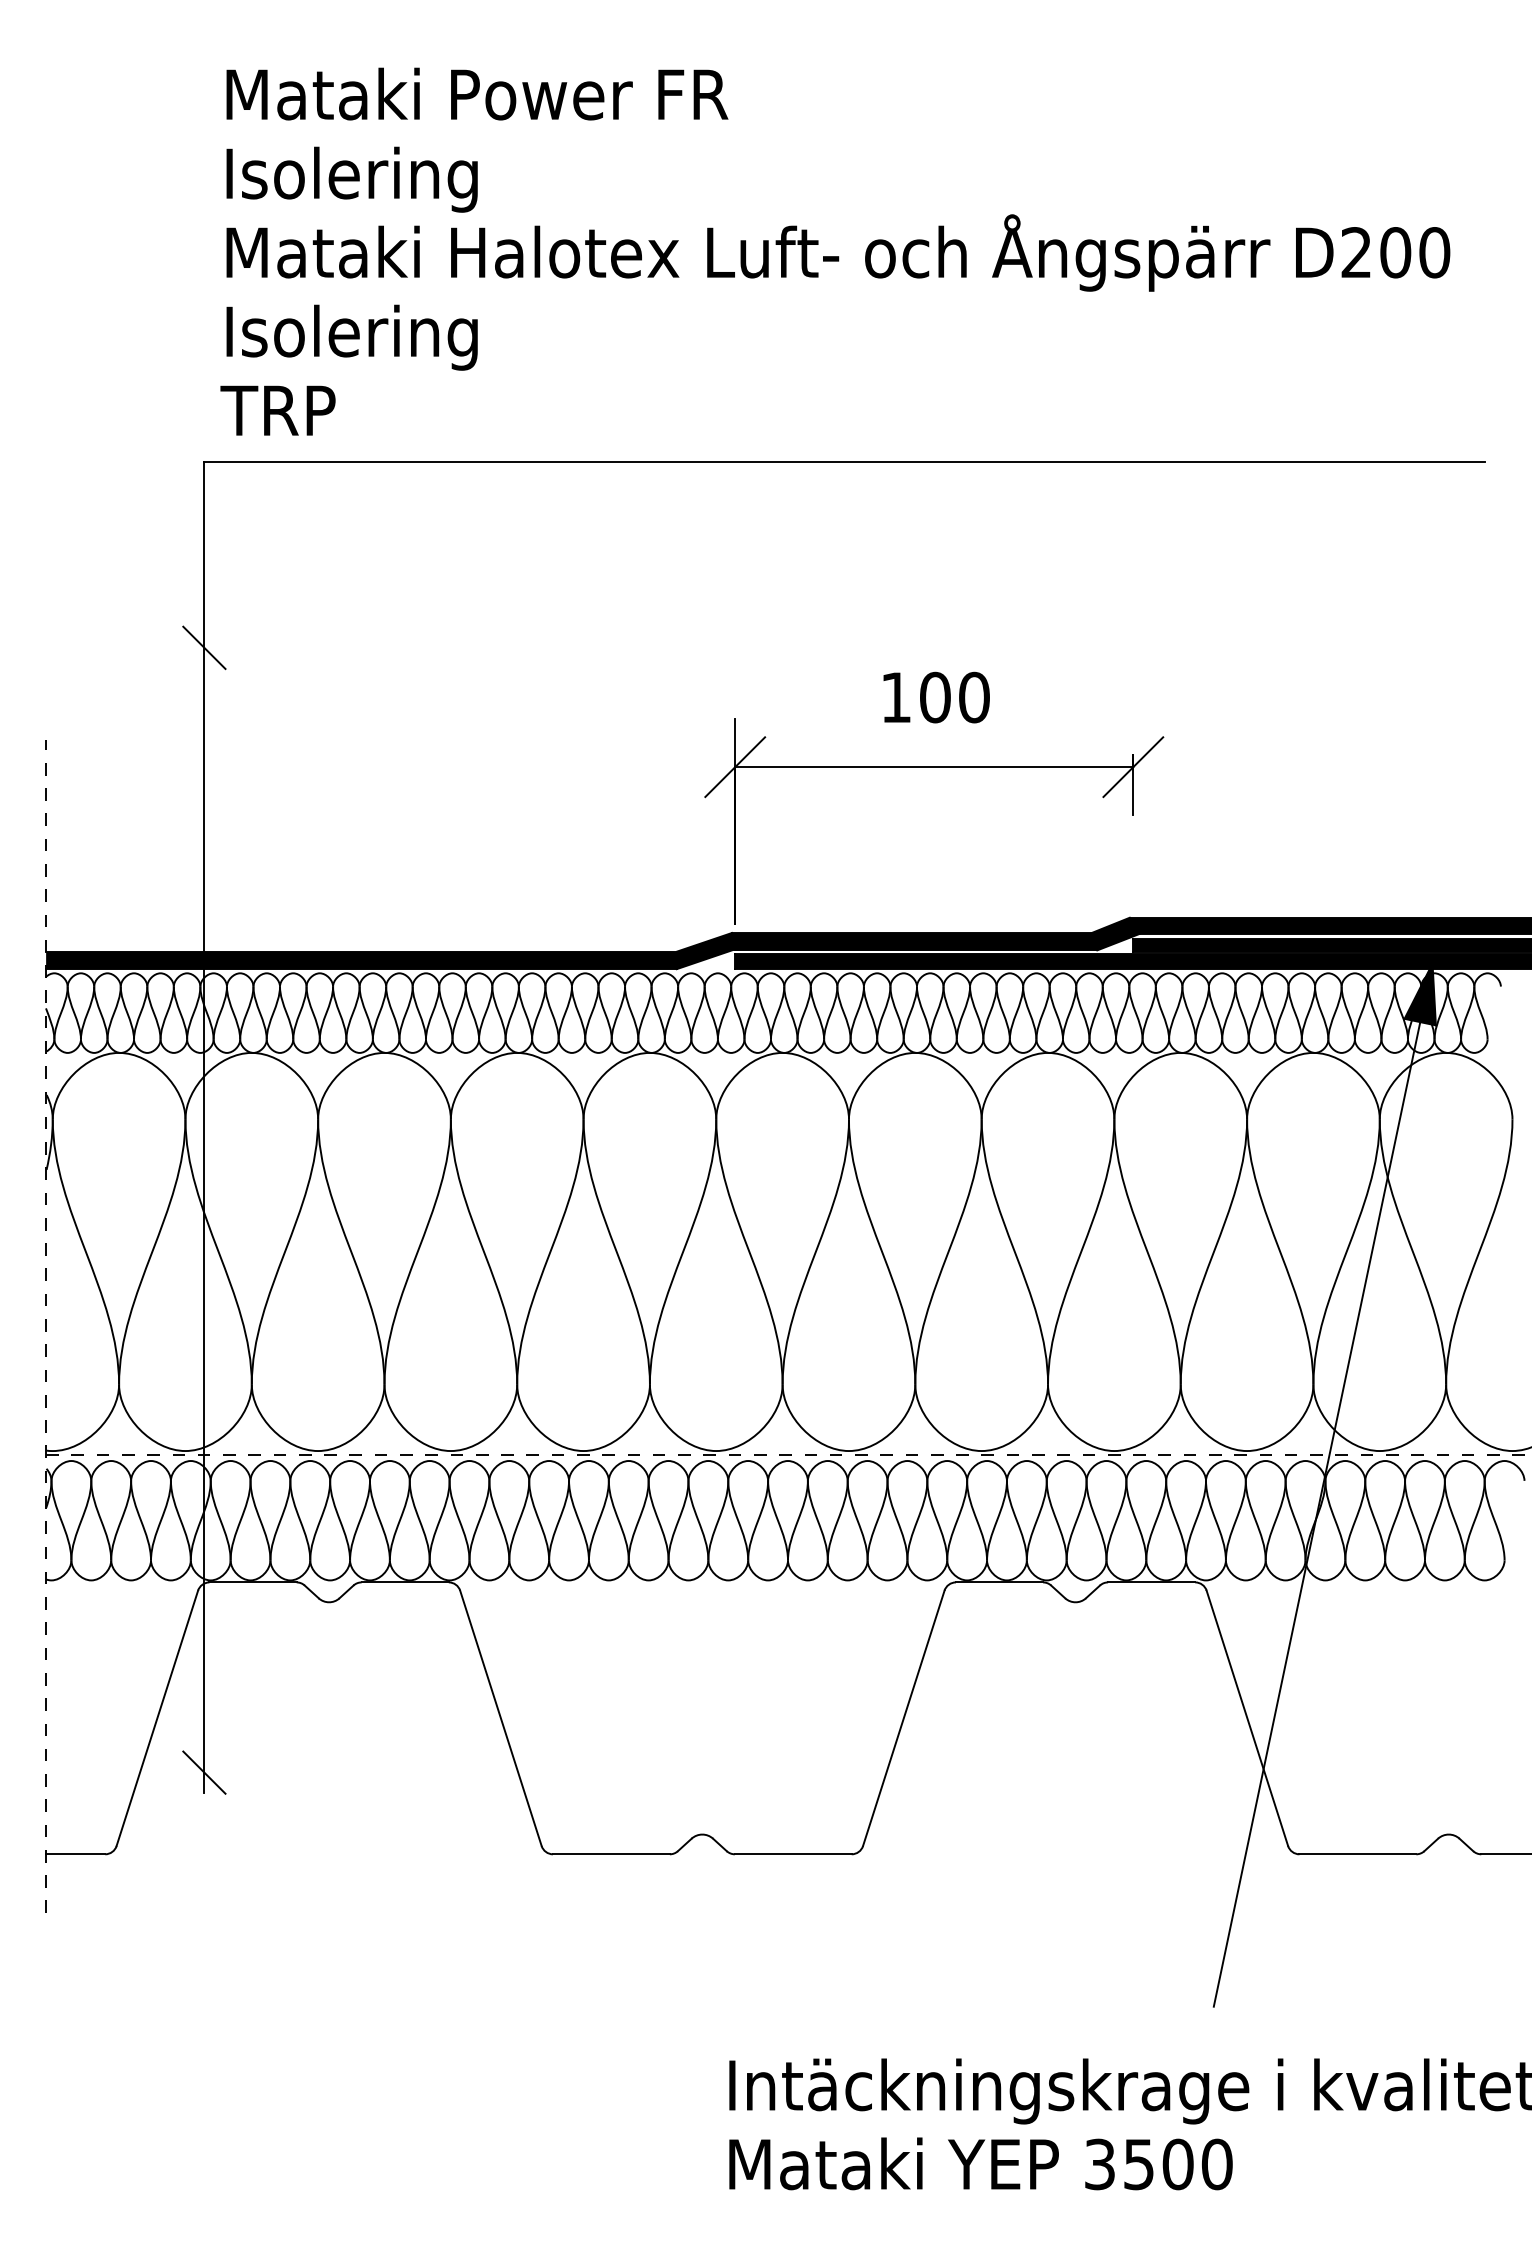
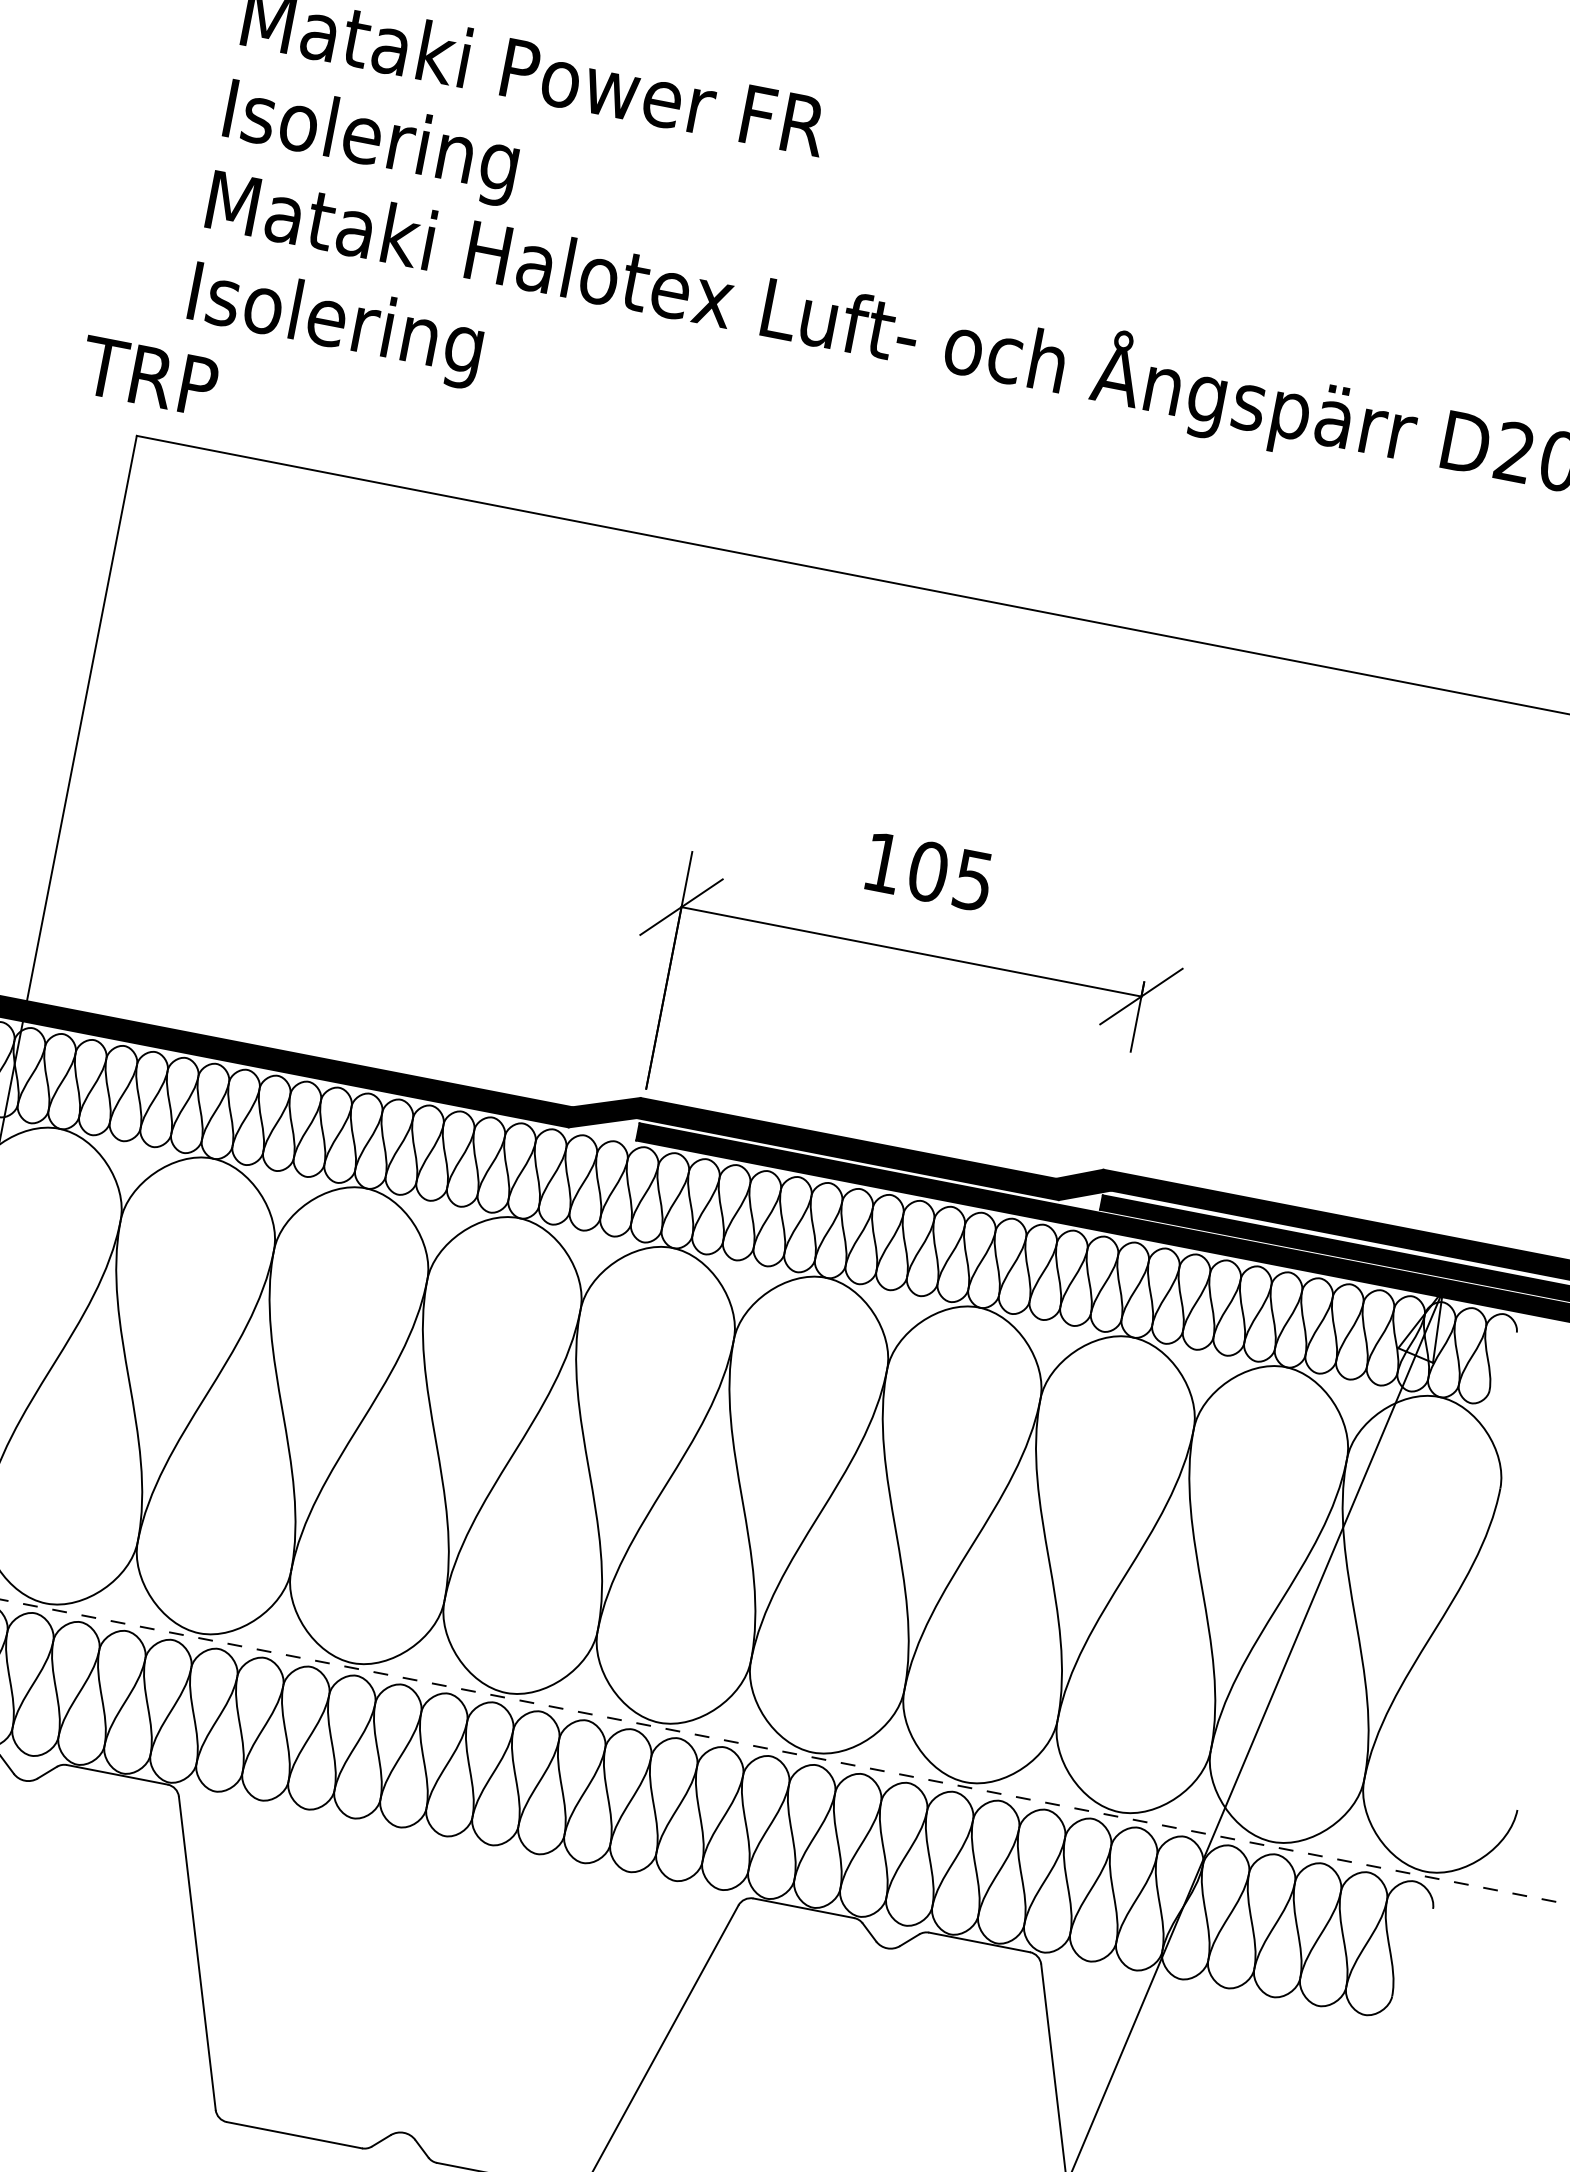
text: (277, 410) -> (148, 375), moved
line: (204, 647) -> (95, 649), removed
text: (974, 697) -> (973, 880), 100 -> 105
fill: (1419, 994) -> (1420, 1323), removed

